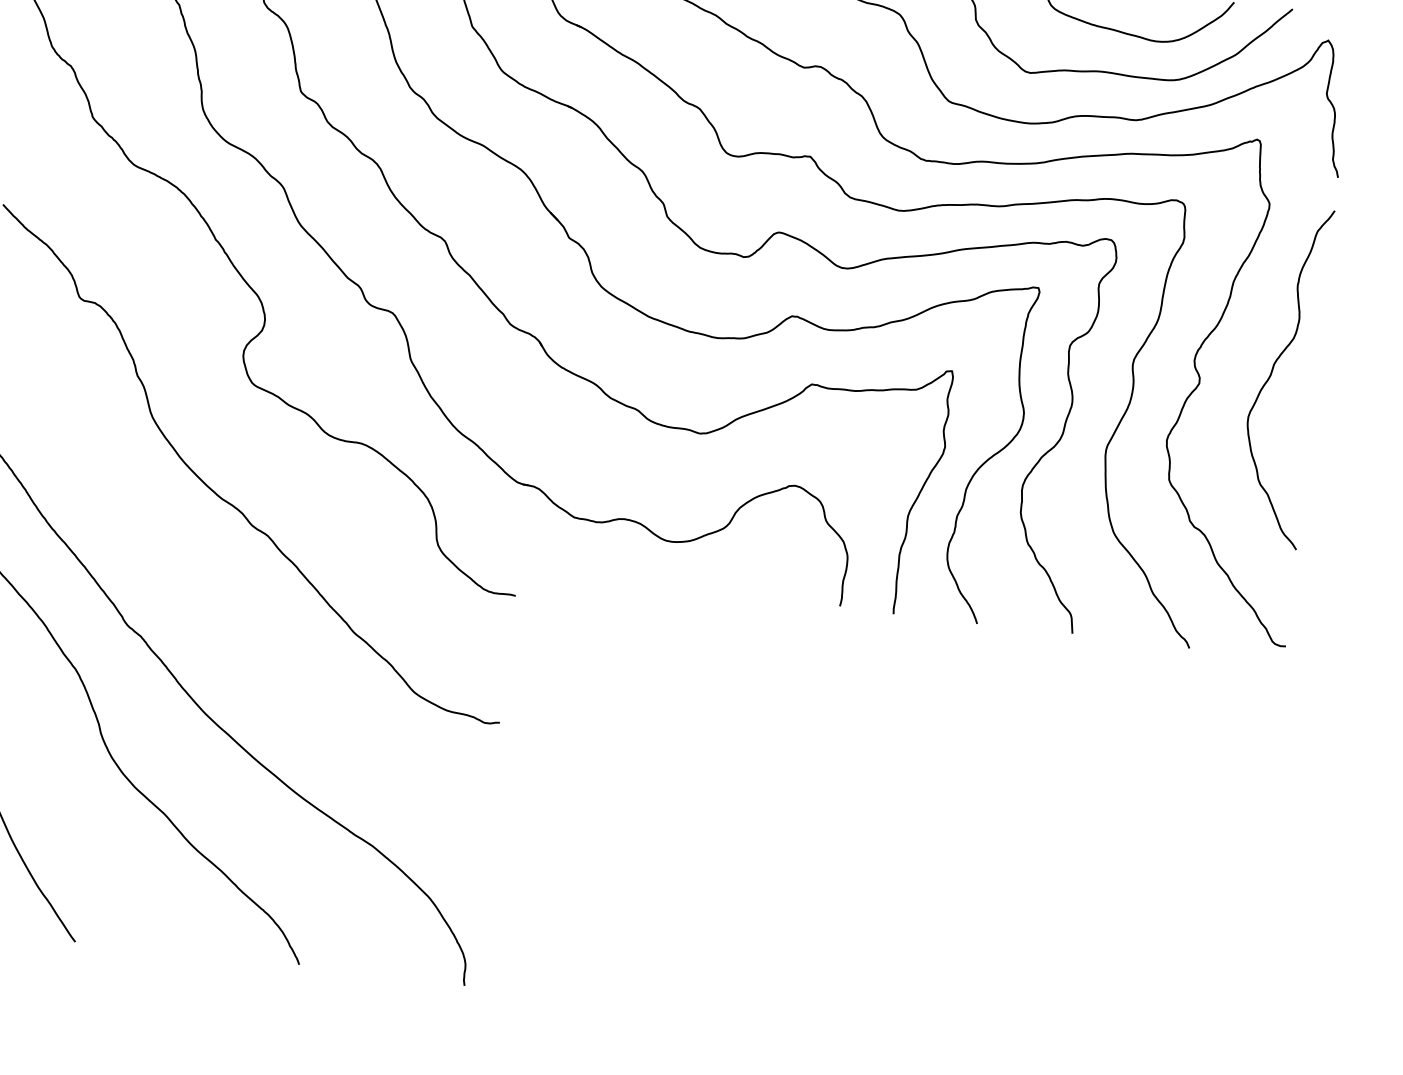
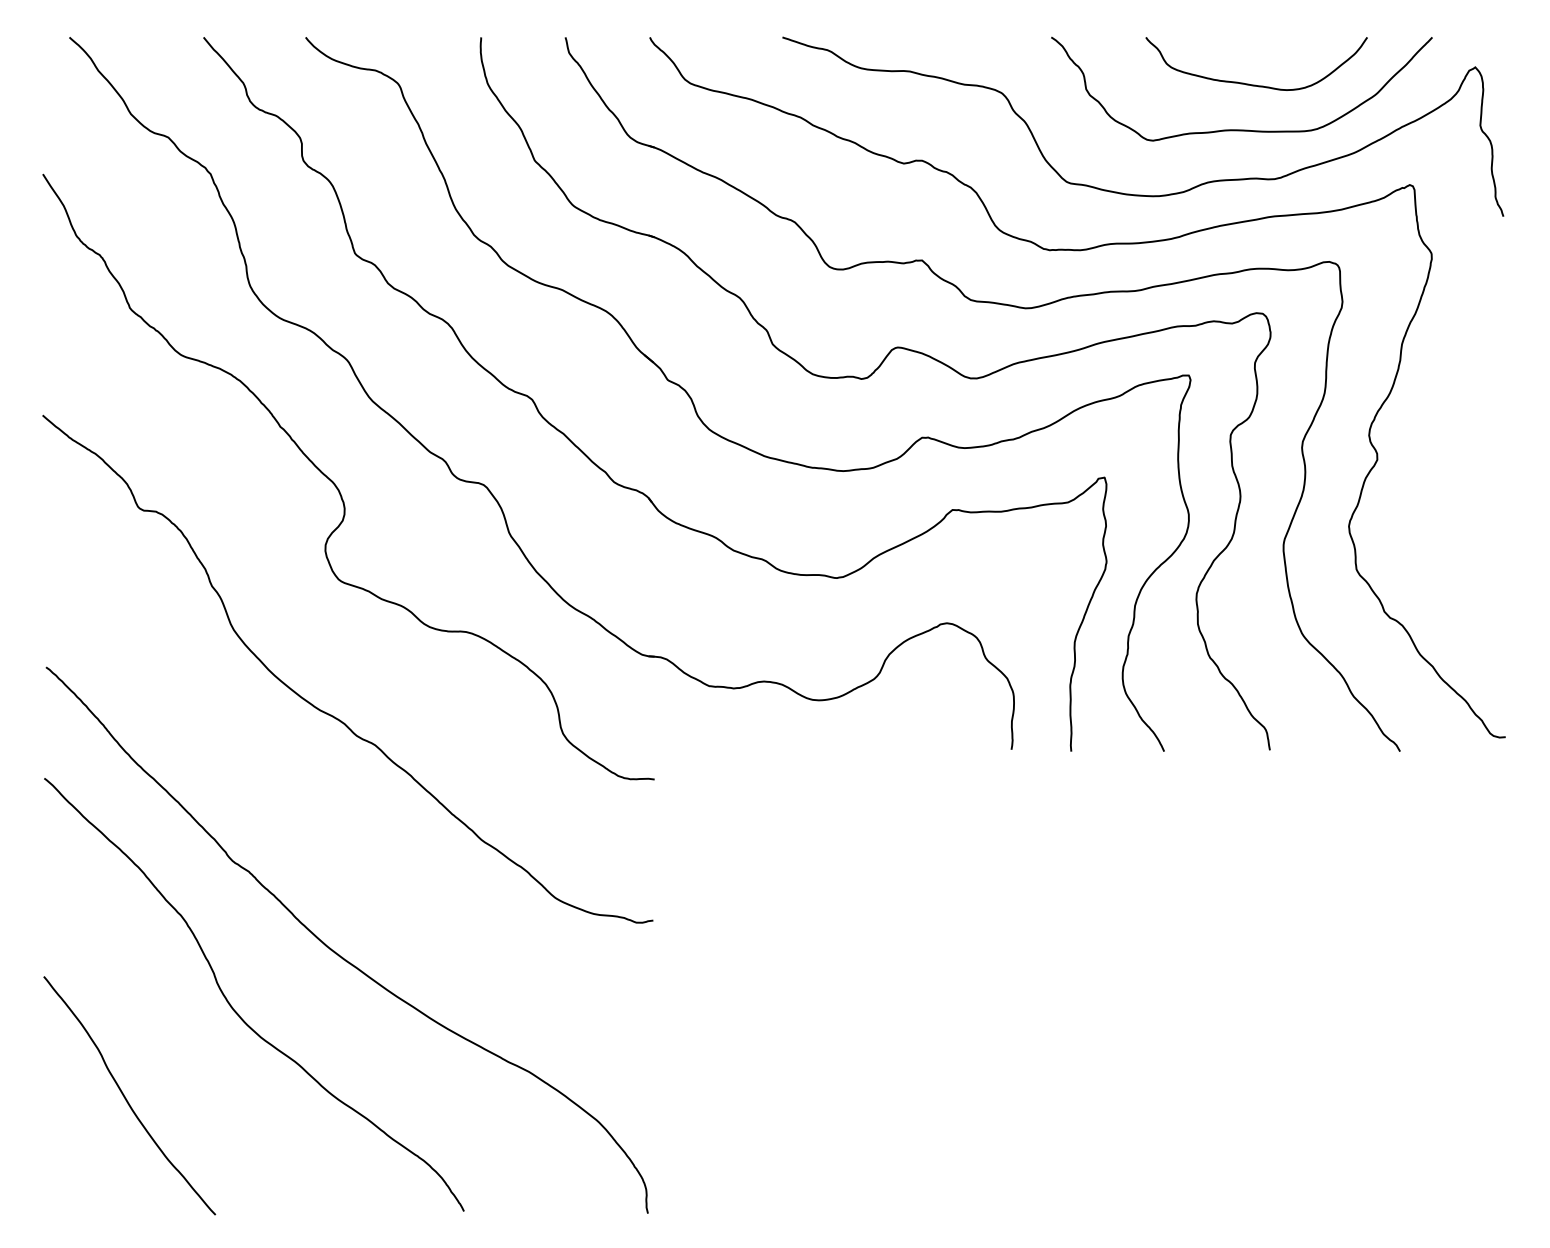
curve: (1272, 372) -> (1456, 438), removed

